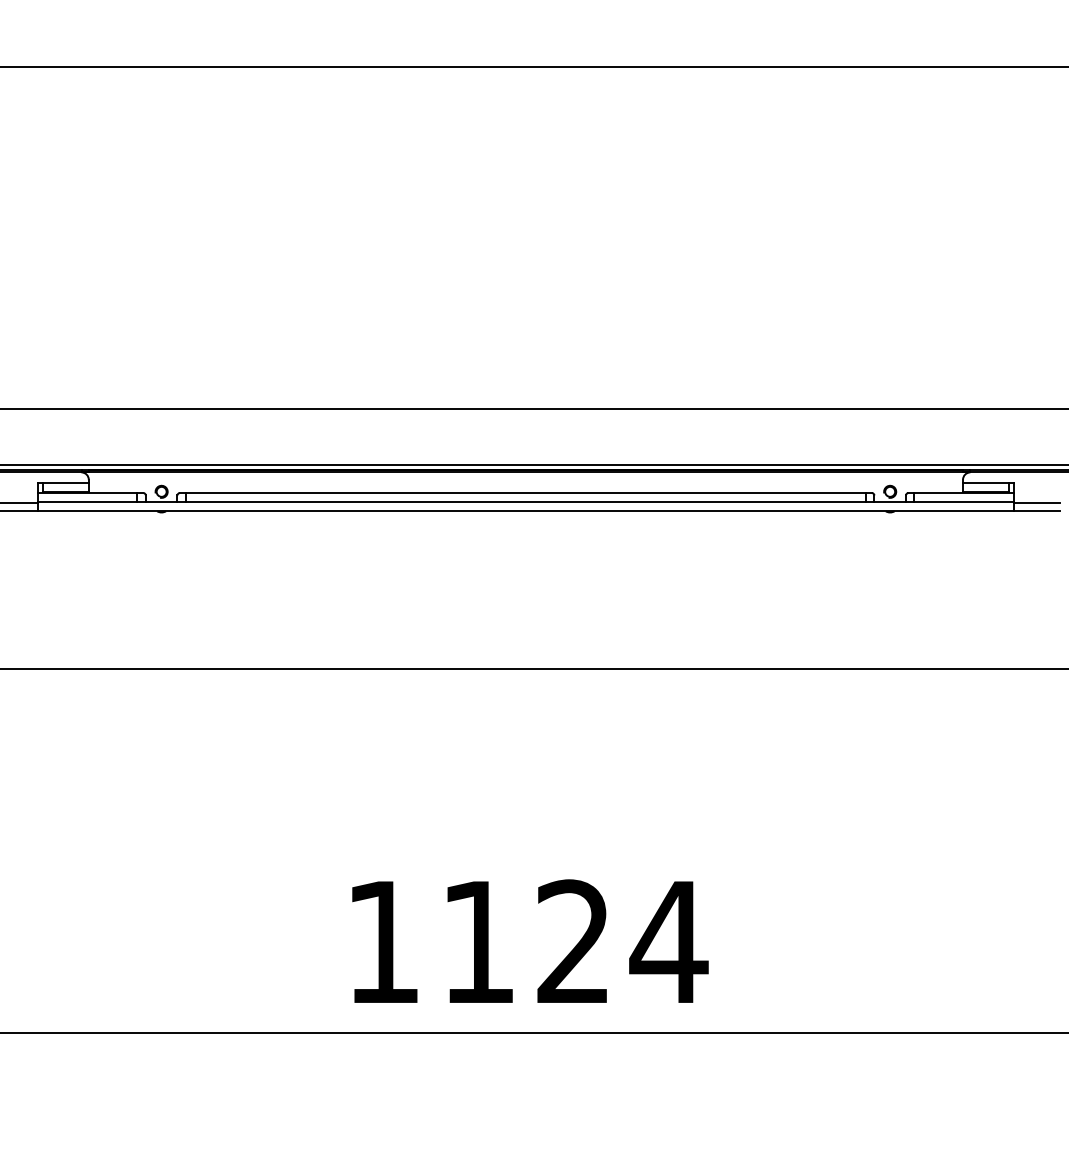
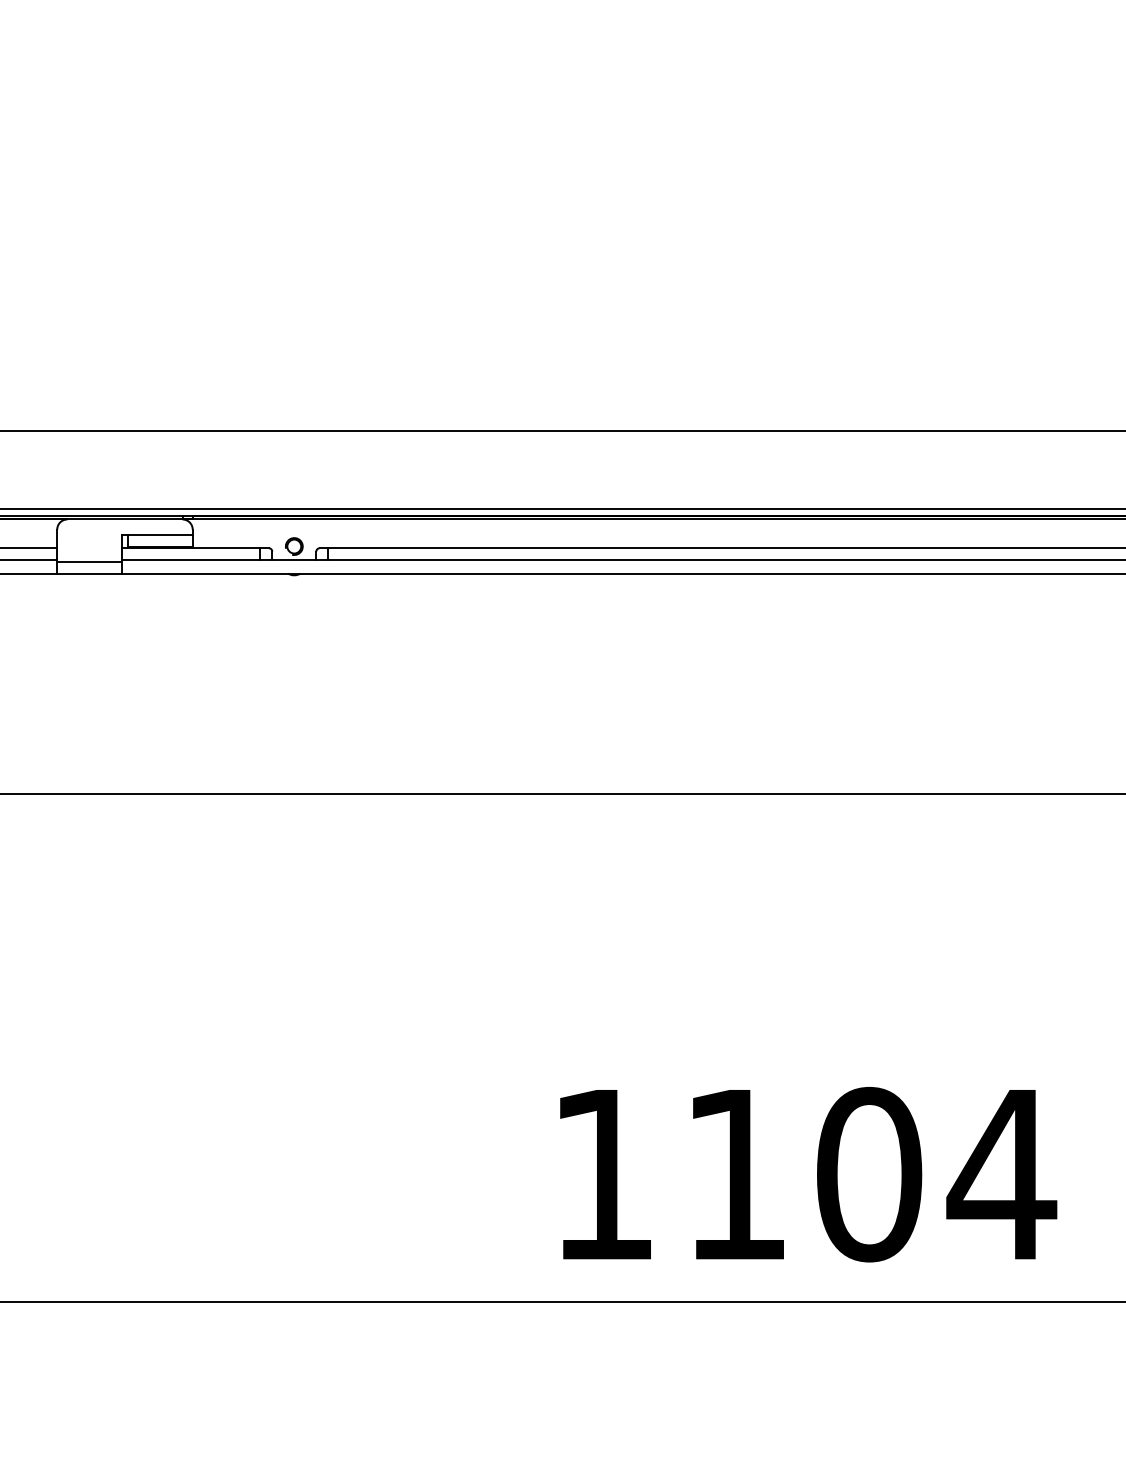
text: (573, 942) -> (868, 1175), 1124 -> 1104

